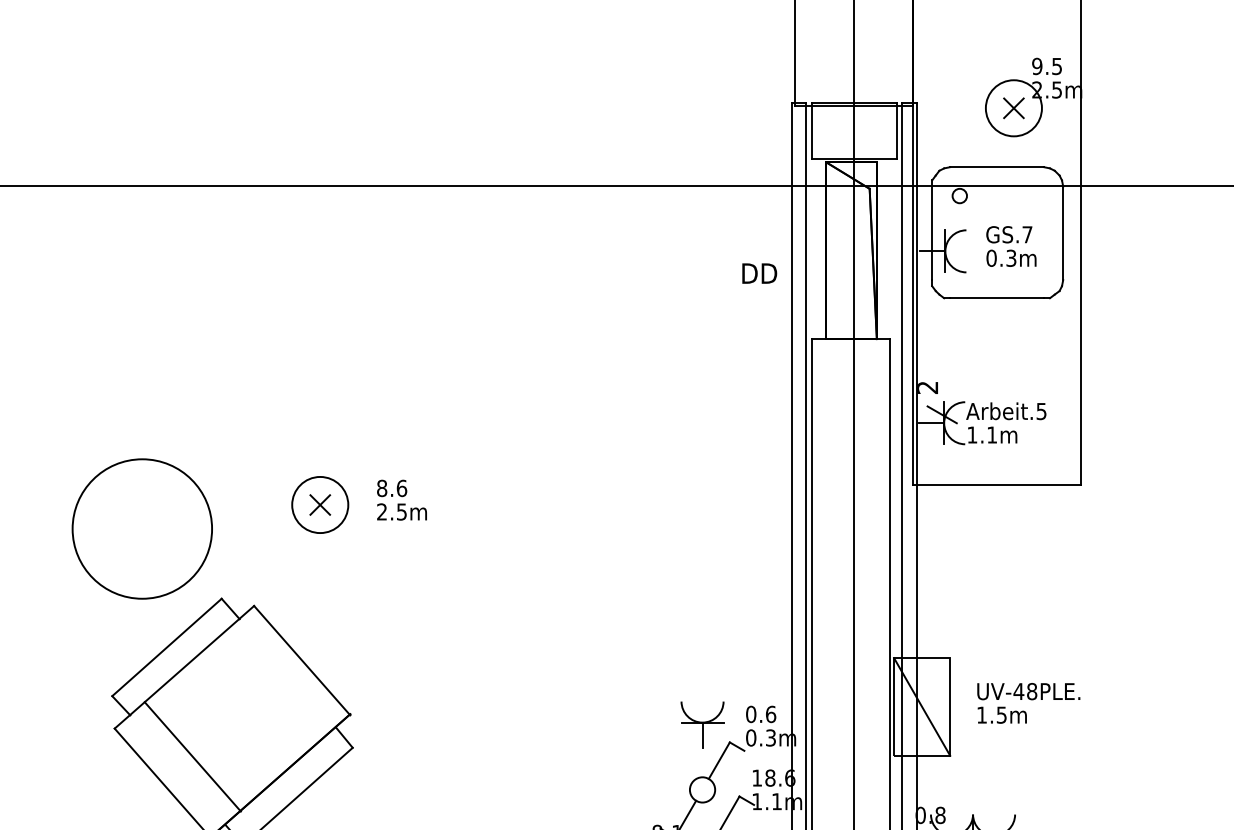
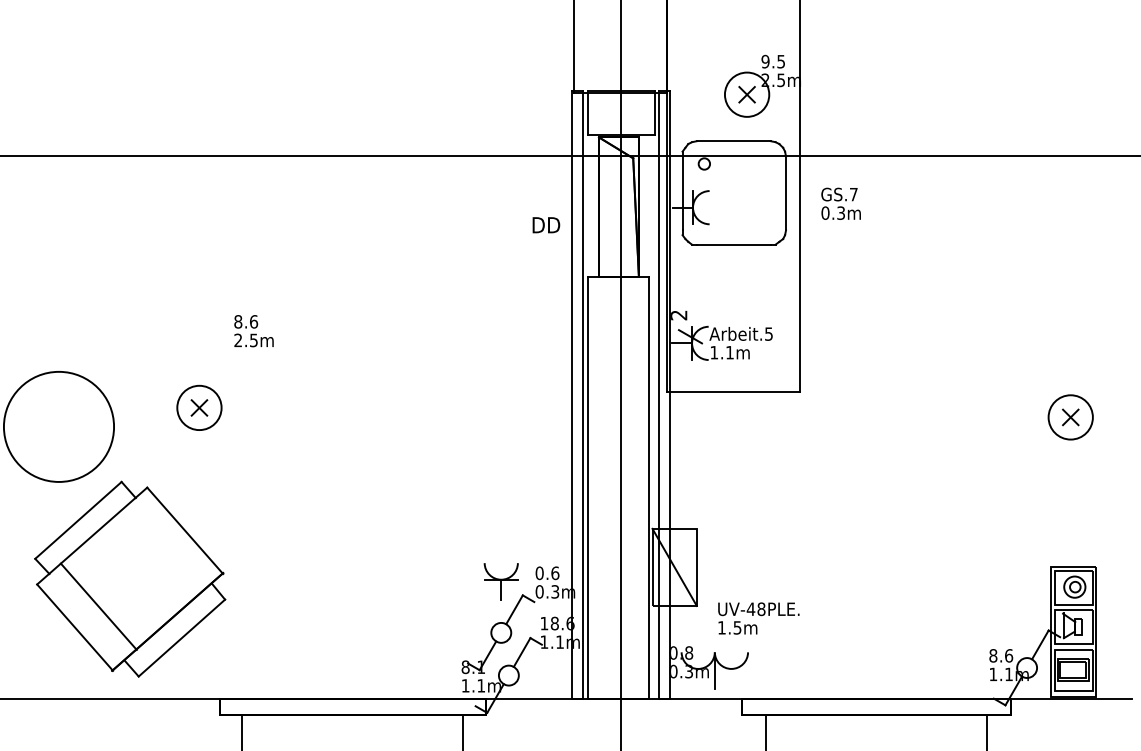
text: (1010, 246) -> (840, 203), moved
text: (401, 500) -> (253, 331), moved
text: (1028, 703) -> (758, 618), moved

